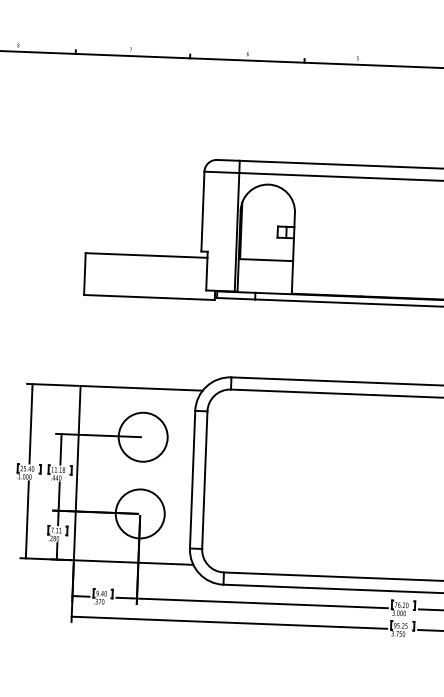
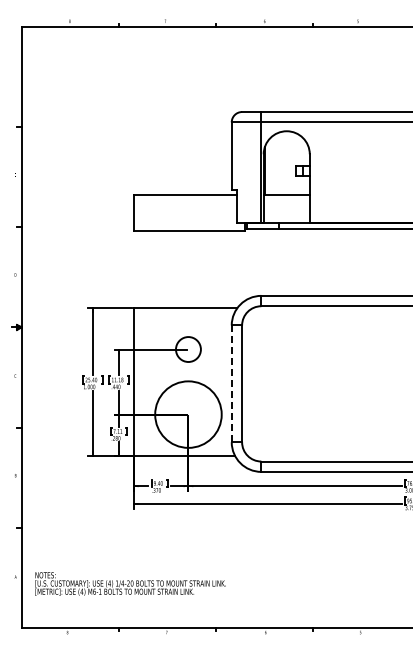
circle: (143, 437) -> (188, 349), size x0.6
line: (192, 479) -> (231, 383), solid -> dashed
circle: (140, 513) -> (188, 414), size x1.6

